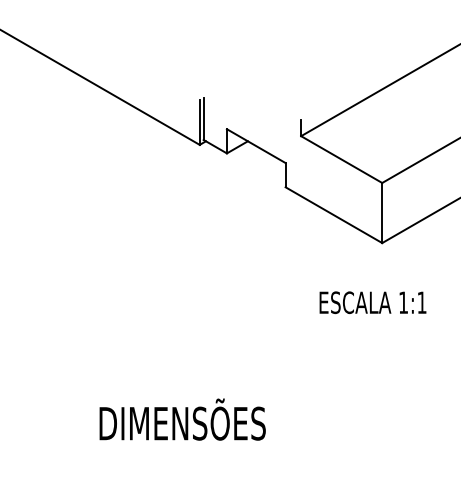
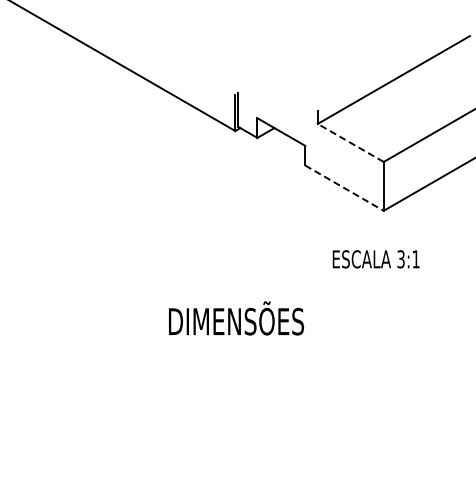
line: (341, 159) -> (350, 142), solid -> dashed
line: (334, 215) -> (344, 188), solid -> dashed
text: (402, 302) -> (400, 259), 1:1 -> 3:1
text: (182, 419) -> (236, 318), moved

